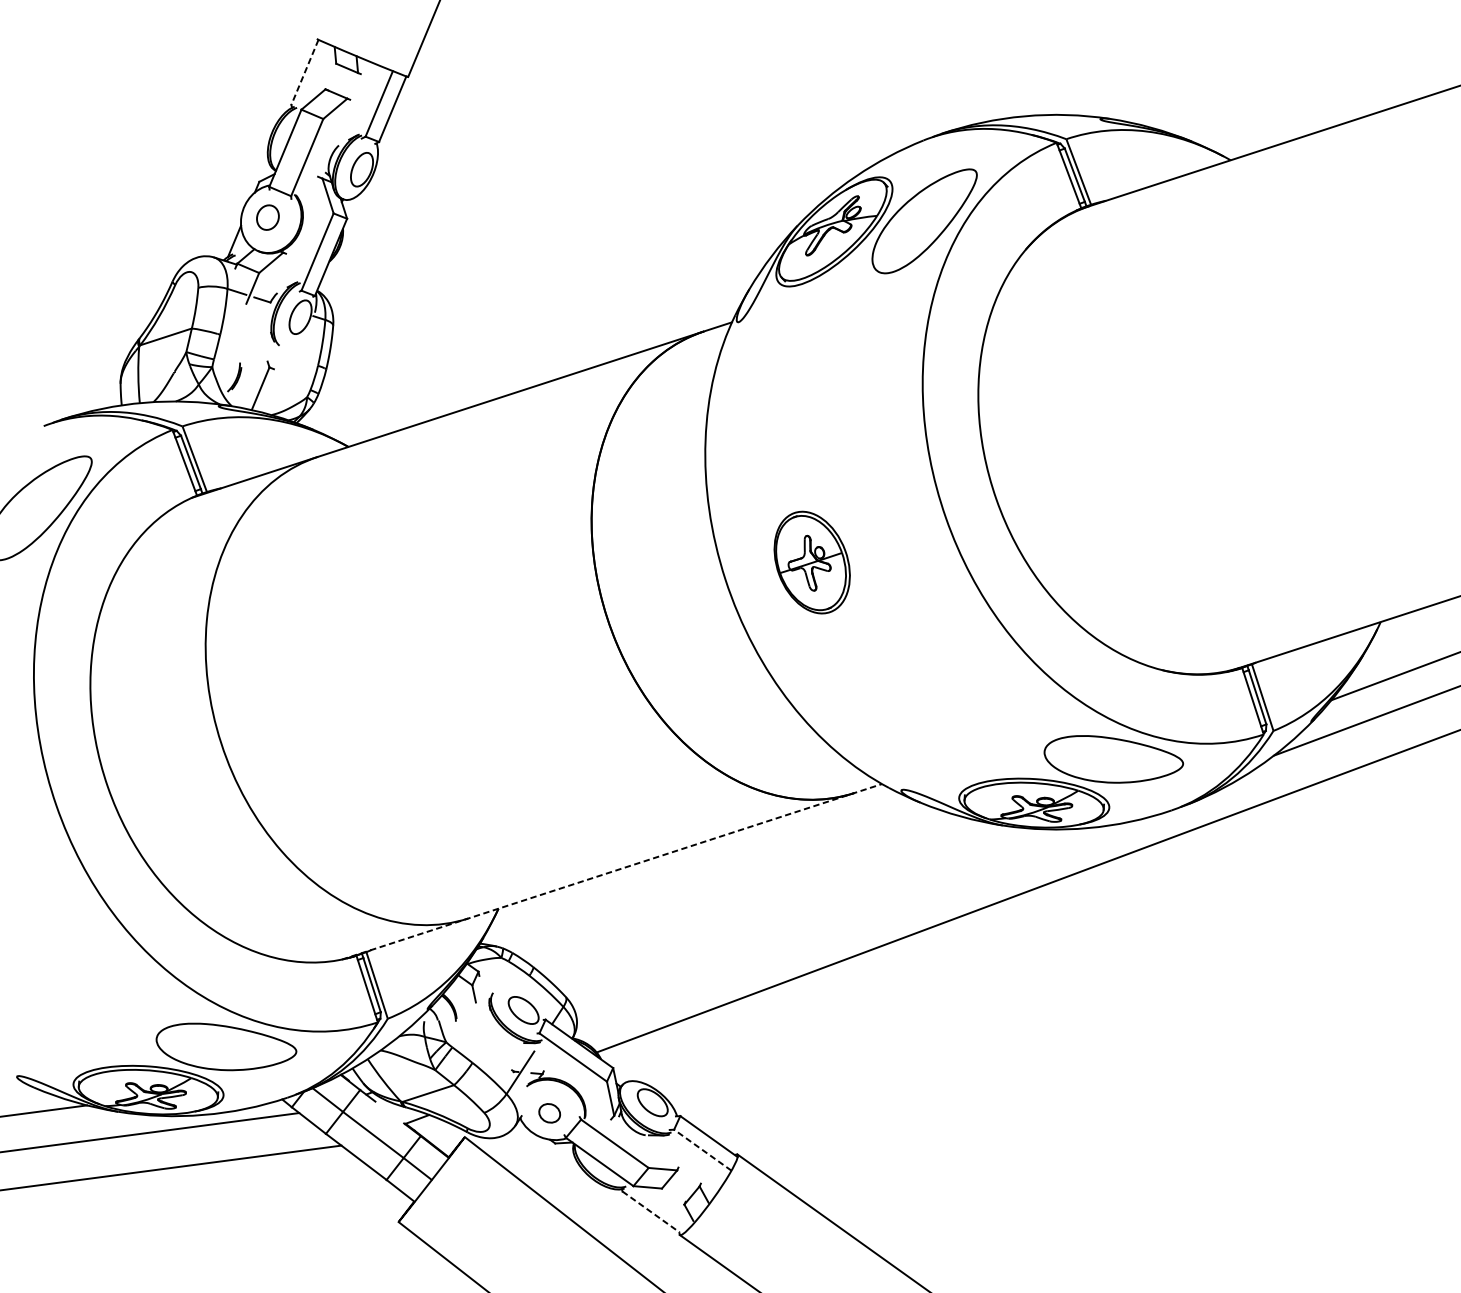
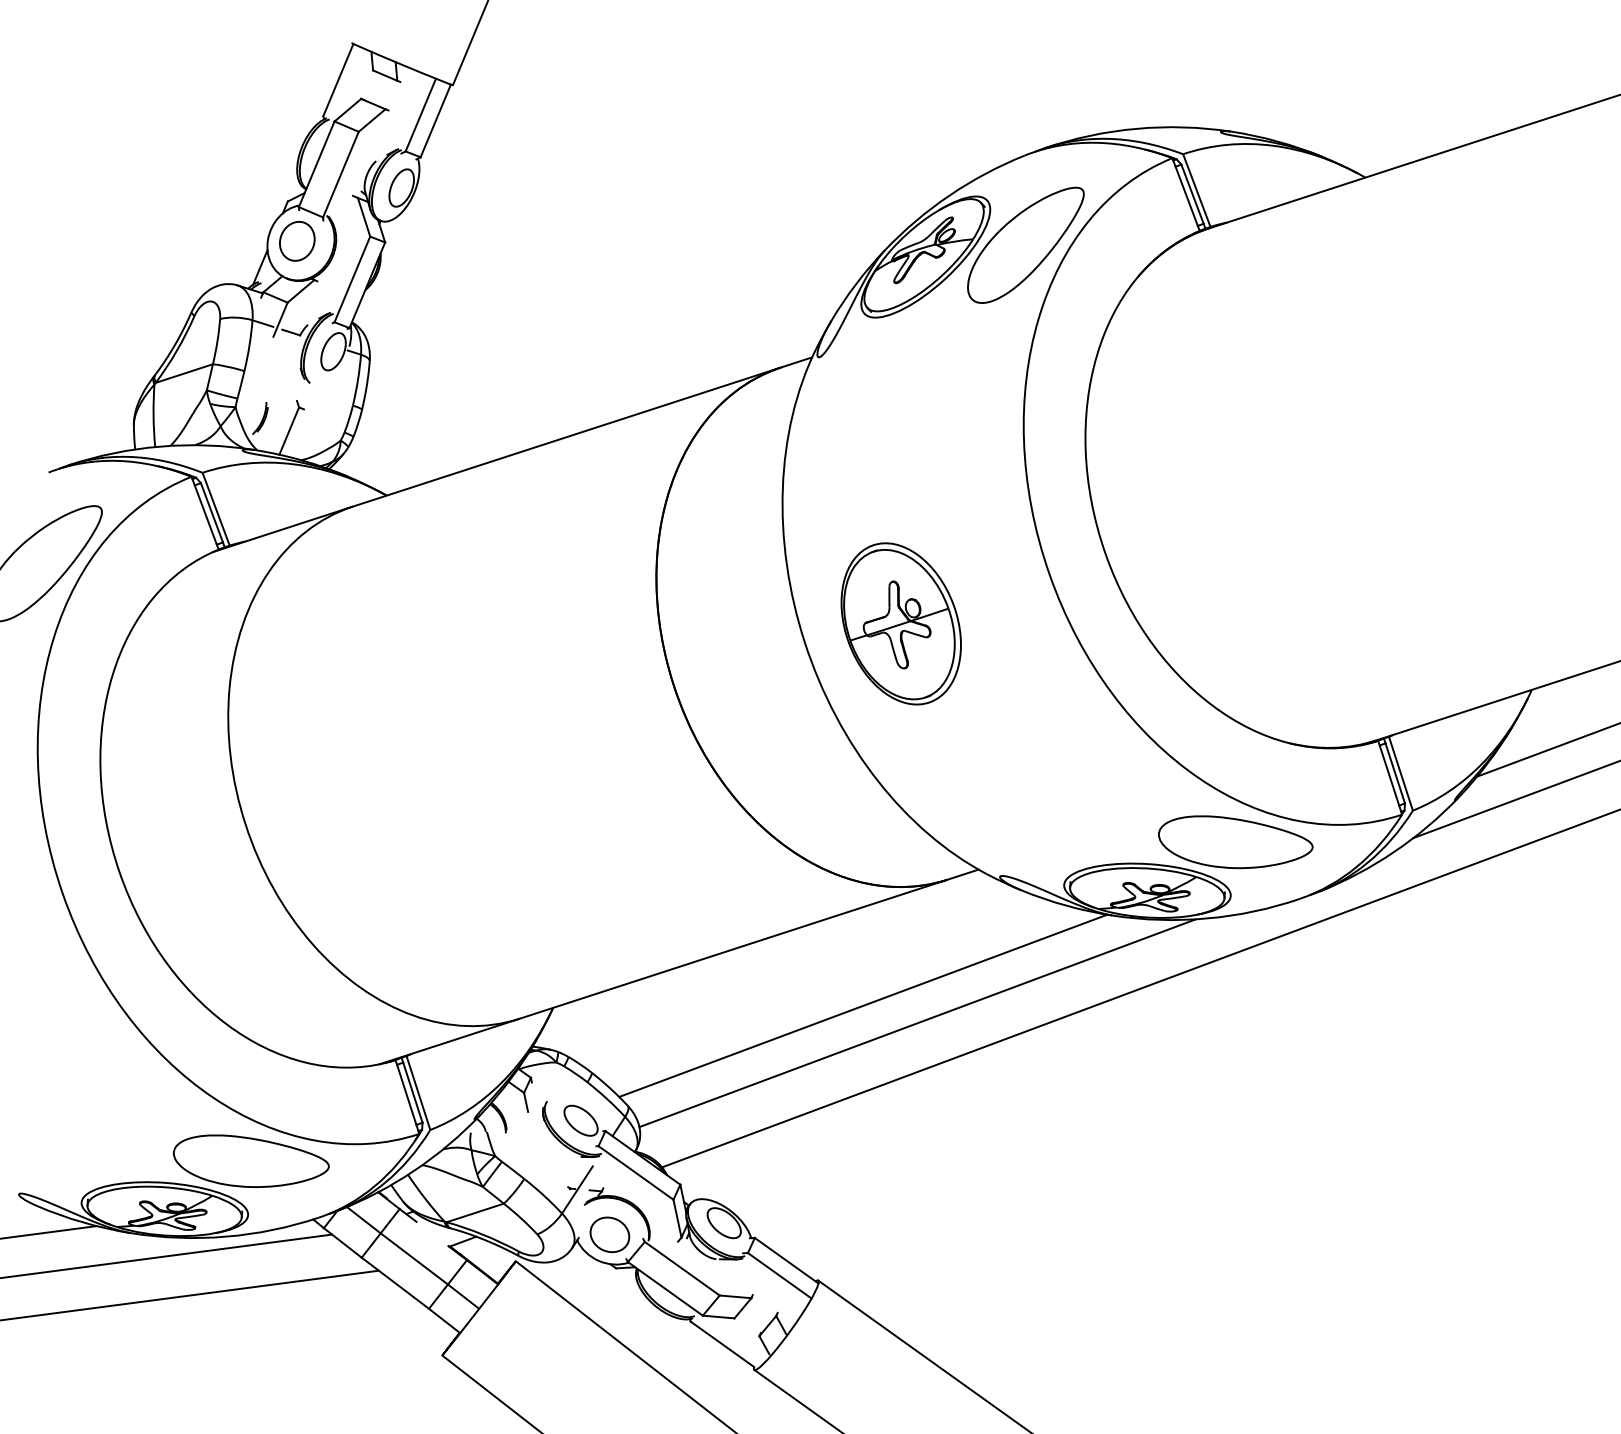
line: (305, 72) -> (338, 80), dashed -> solid
part: (268, 216) -> (297, 240), size x1.43
part: (811, 562) -> (900, 623), size x1.43
line: (612, 871) -> (679, 966), dashed -> solid
line: (778, 906) -> (863, 1005), added
line: (826, 922) -> (917, 1023), added
part: (549, 1112) -> (609, 1234), size x1.67
line: (702, 1149) -> (779, 1275), dashed -> solid
line: (651, 1212) -> (722, 1344), dashed -> solid

